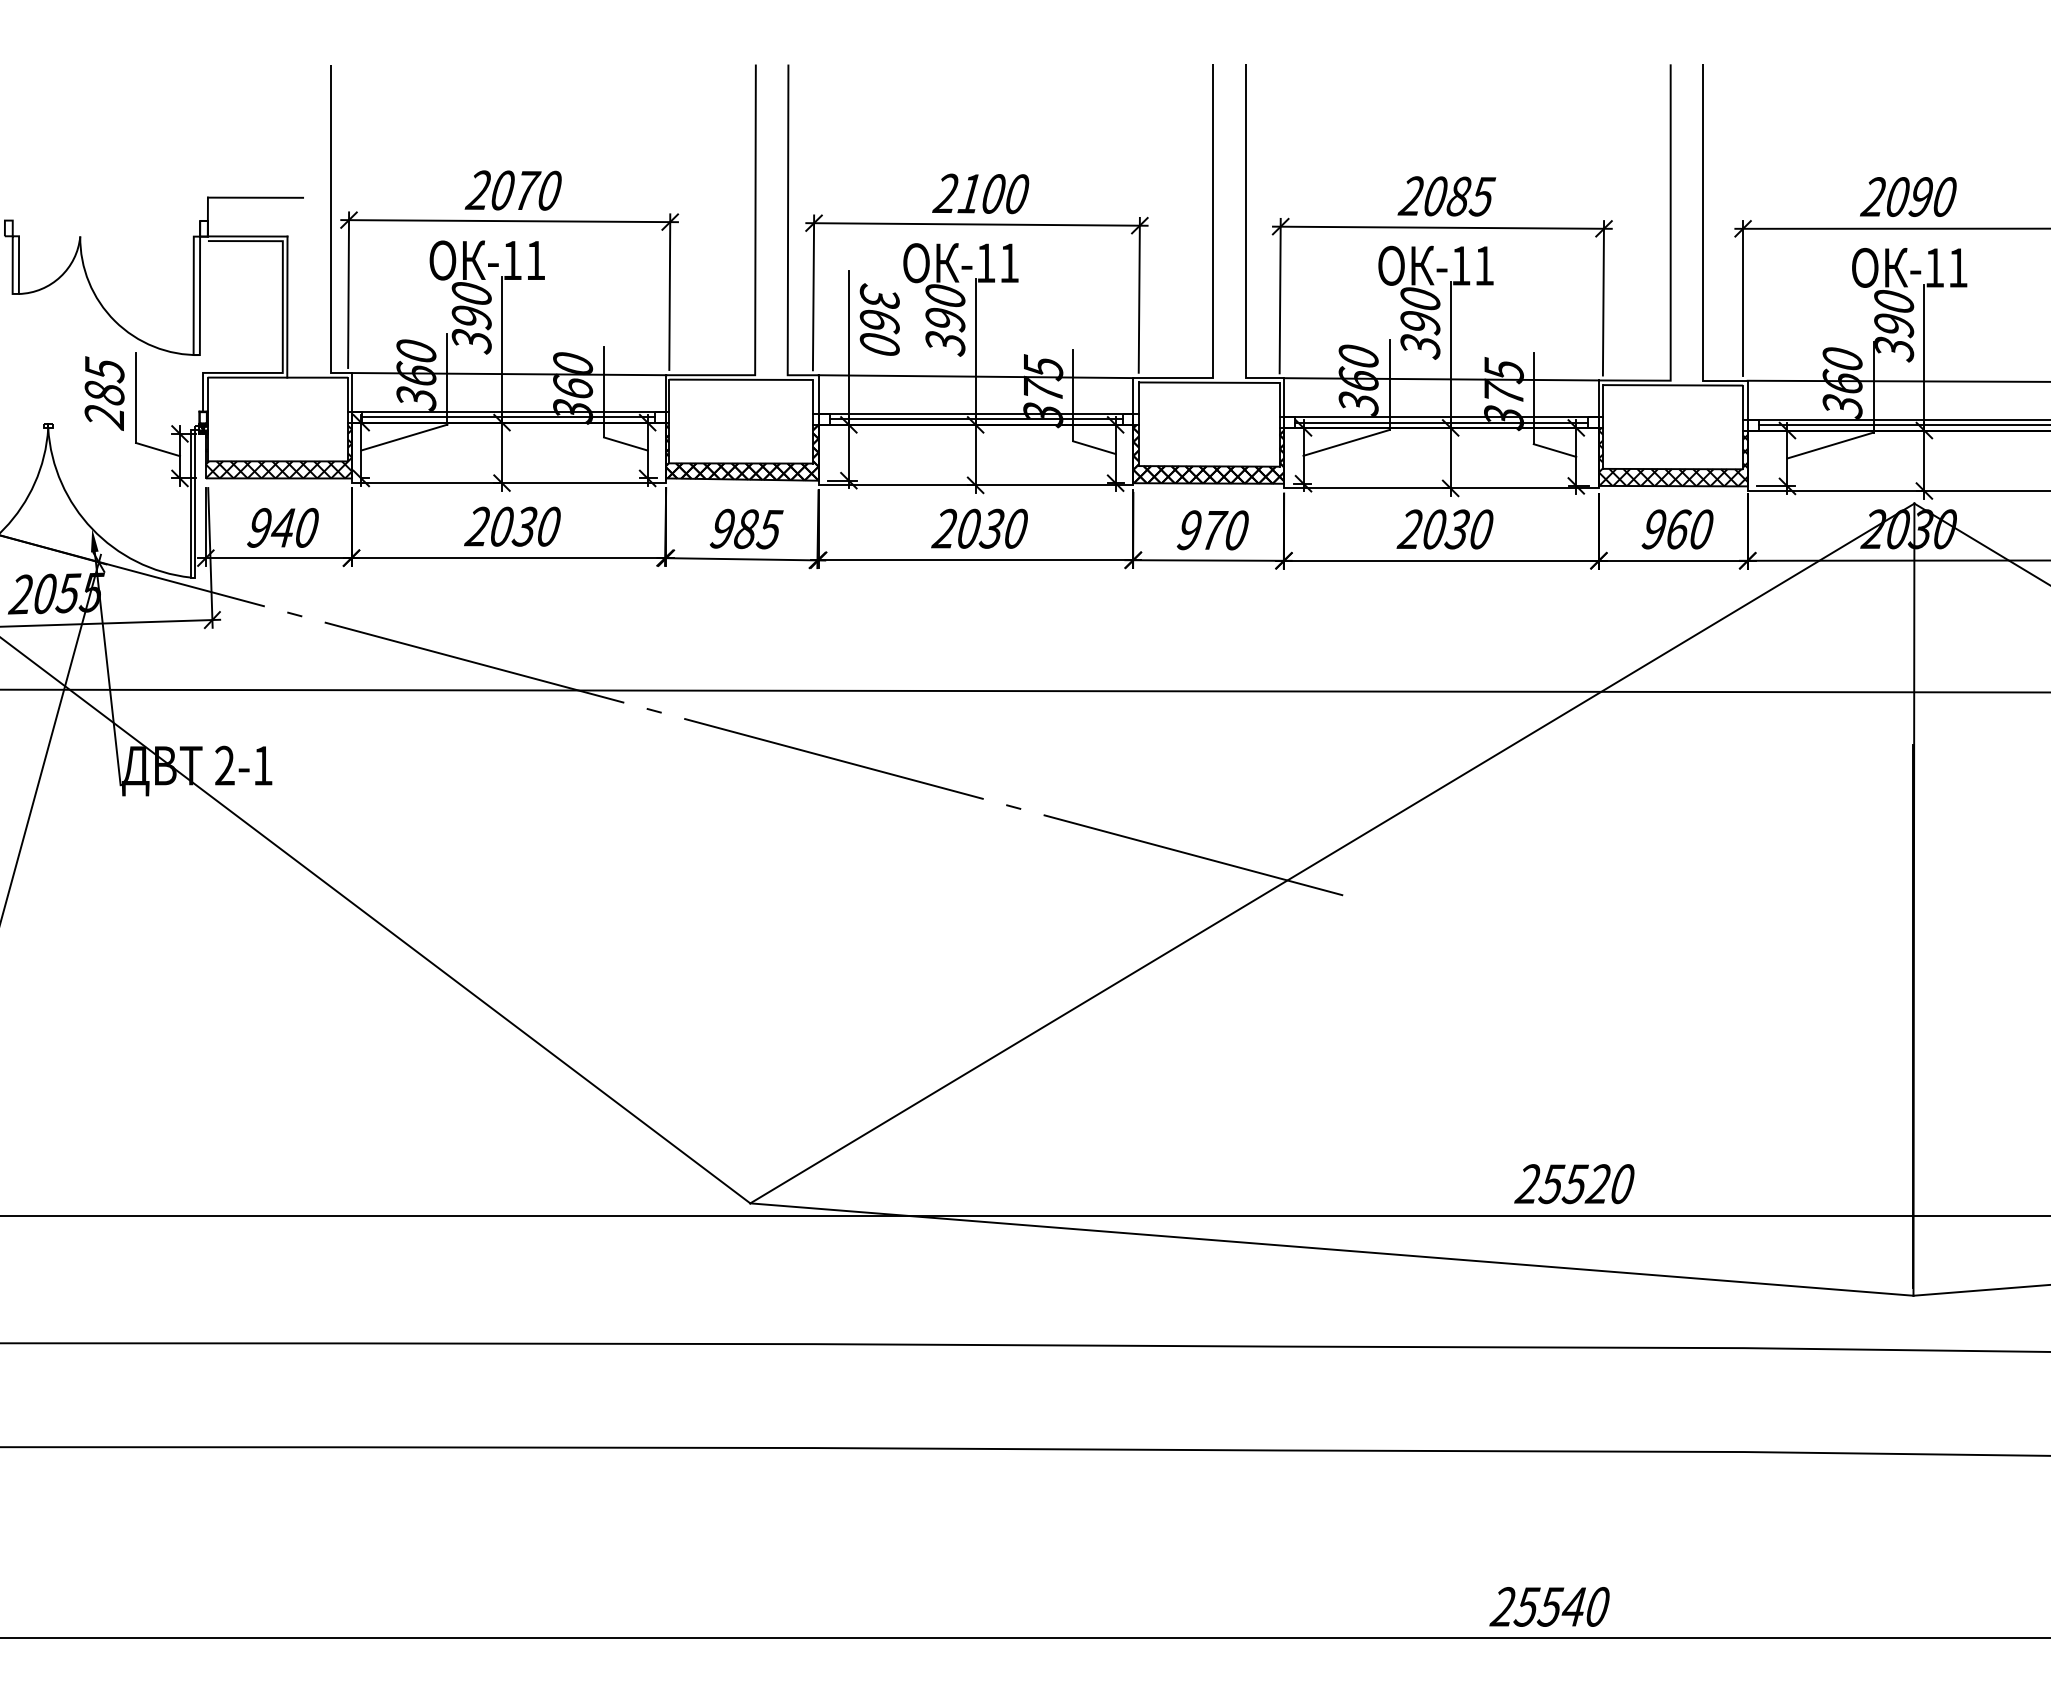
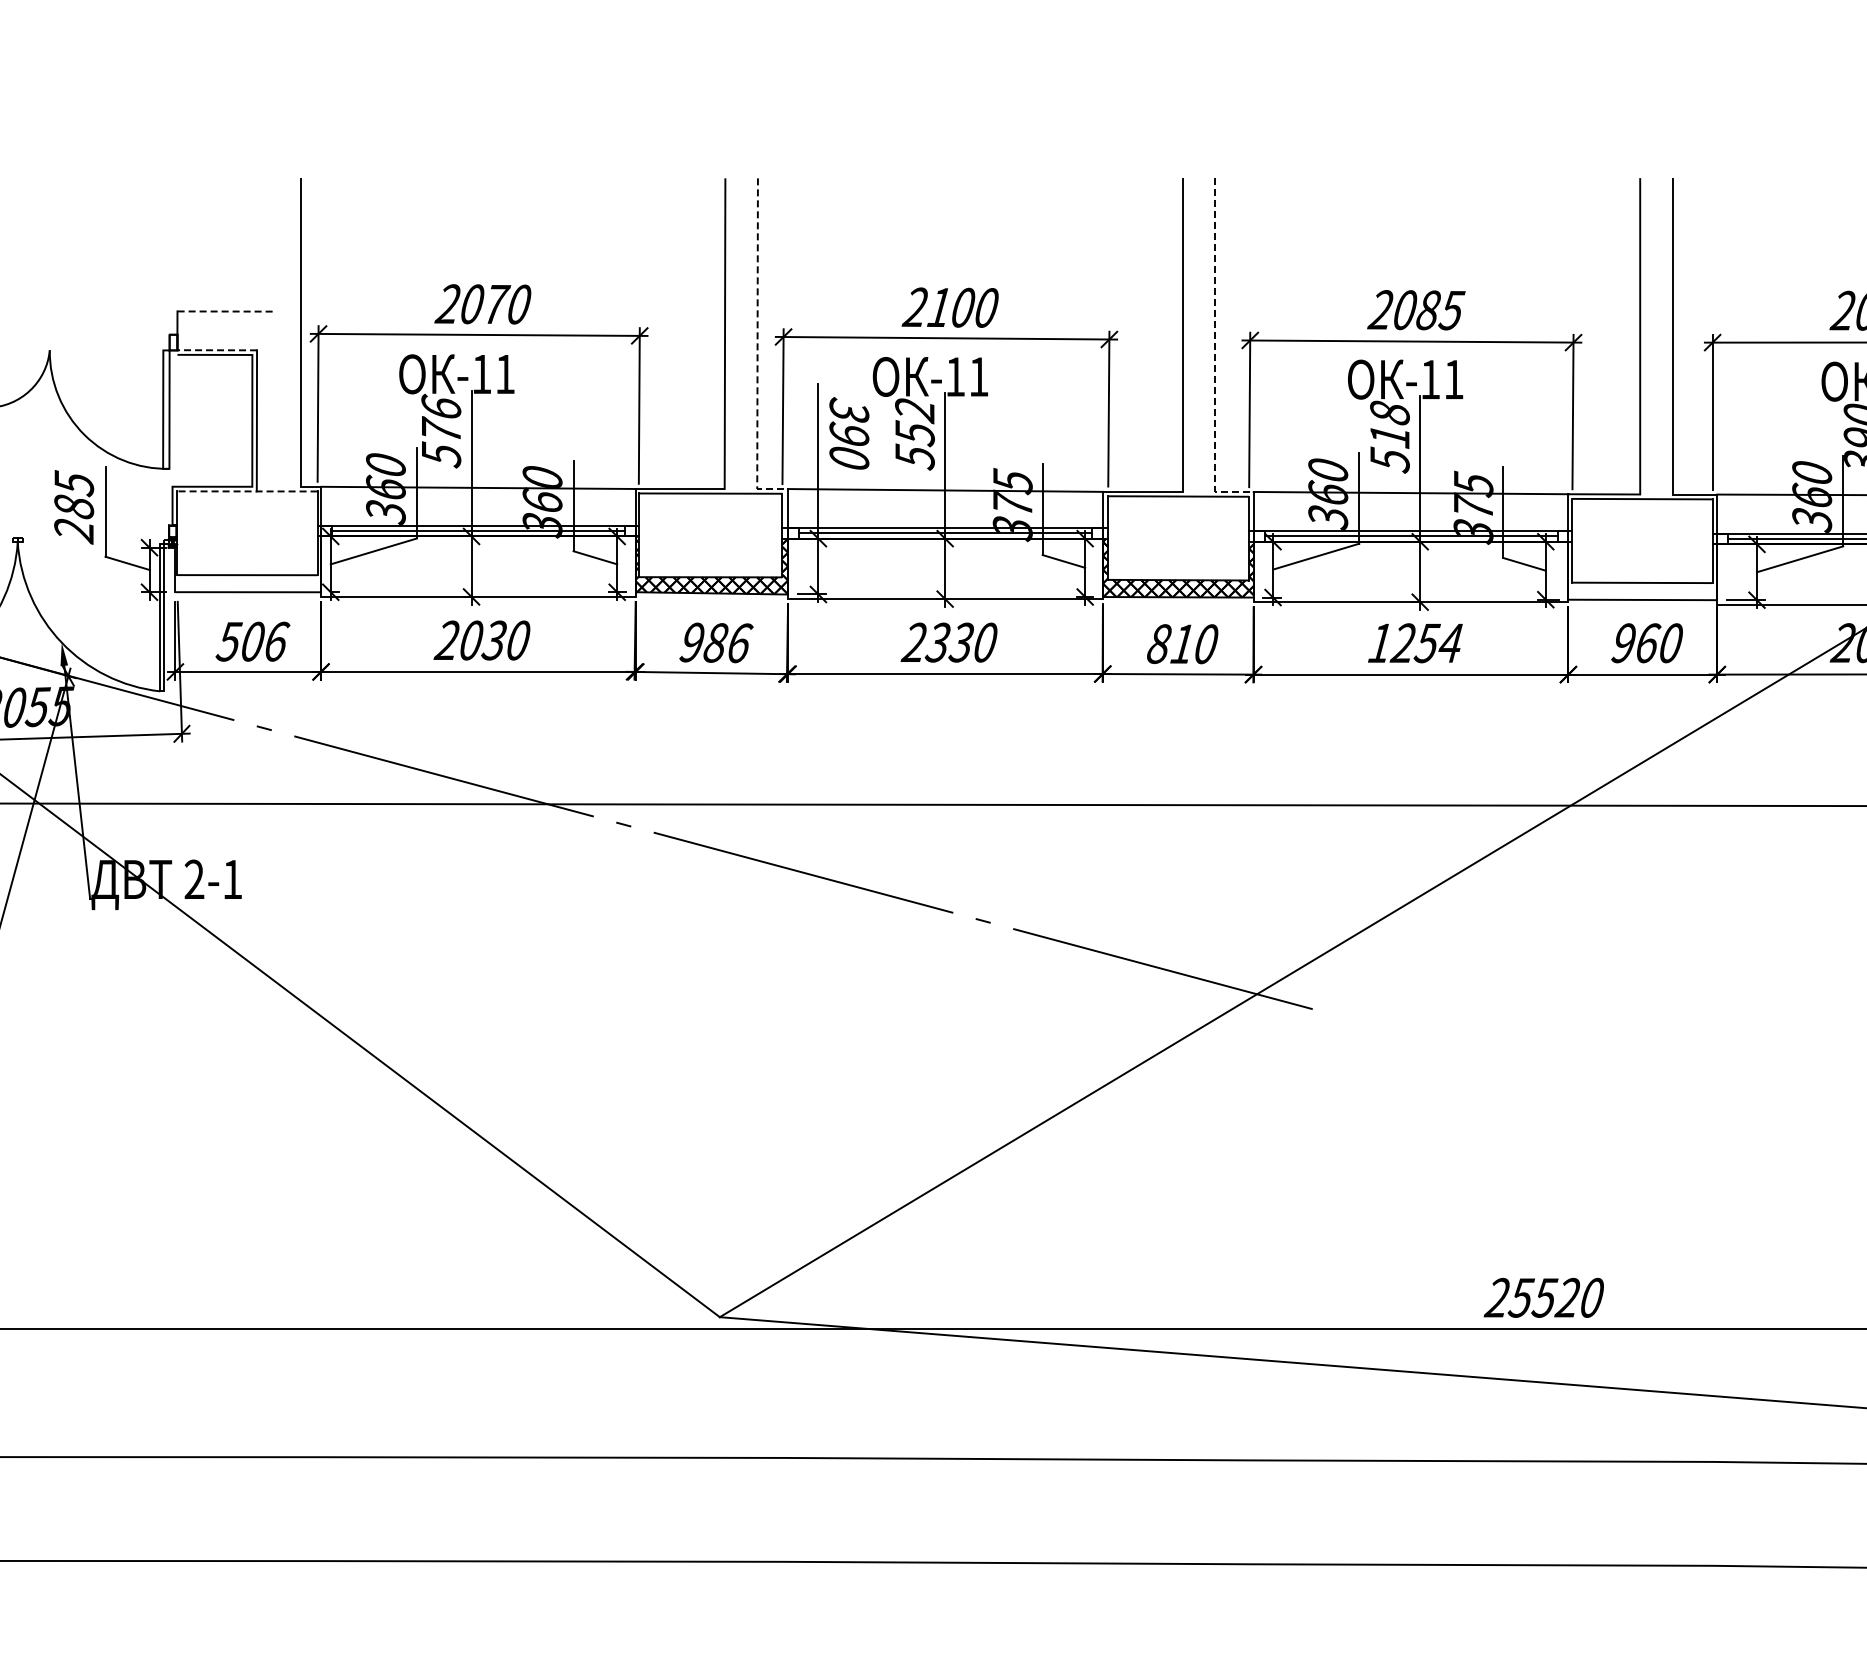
line: (255, 197) -> (225, 311), solid -> dashed
line: (247, 236) -> (217, 350), solid -> dashed
line: (788, 236) -> (758, 350), solid -> dashed
line: (1245, 241) -> (1215, 355), solid -> dashed
text: (471, 317) -> (441, 431), 390 -> 576
text: (879, 320) -> (849, 434), 360 -> 390
text: (945, 320) -> (915, 434), 390 -> 552
text: (1420, 323) -> (1390, 437), 390 -> 518
line: (277, 377) -> (247, 491), solid -> dashed
hatch: (278, 451) -> (248, 565), removed
hatch: (1672, 456) -> (1642, 570), removed
text: (283, 527) -> (253, 641), 940 -> 506
text: (967, 528) -> (937, 642), 2030 -> 2330
text: (769, 529) -> (739, 643), 985 -> 986
text: (1444, 529) -> (1414, 643), 2030 -> 1254
text: (1202, 530) -> (1172, 644), 970 -> 810

